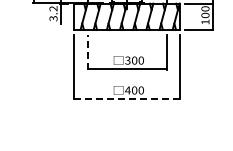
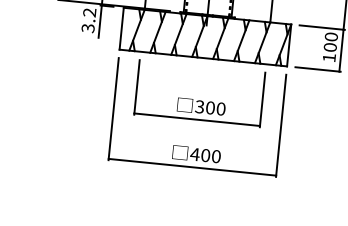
line: (87, 51) -> (136, 86), dashed -> solid
line: (127, 98) -> (193, 167), dashed -> solid

